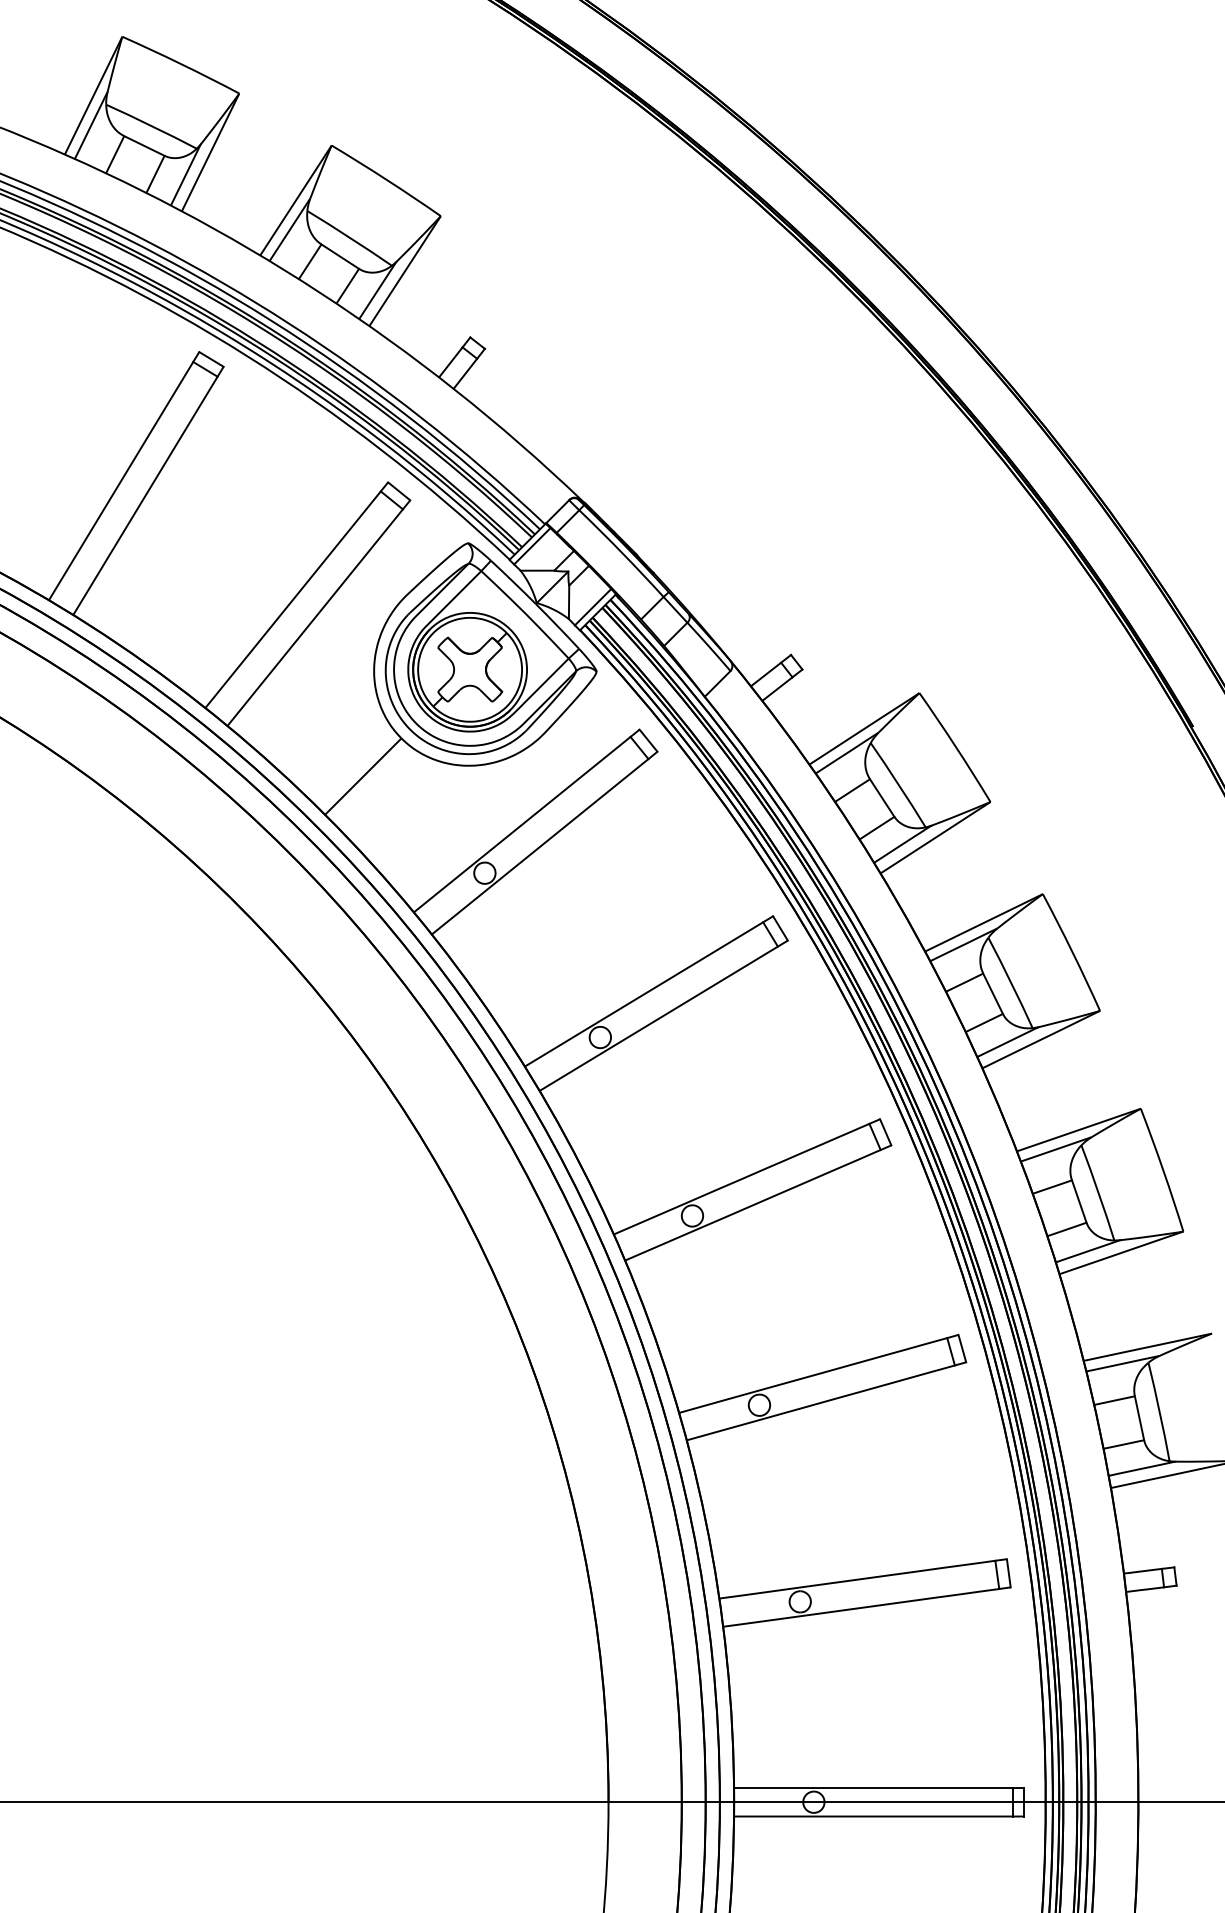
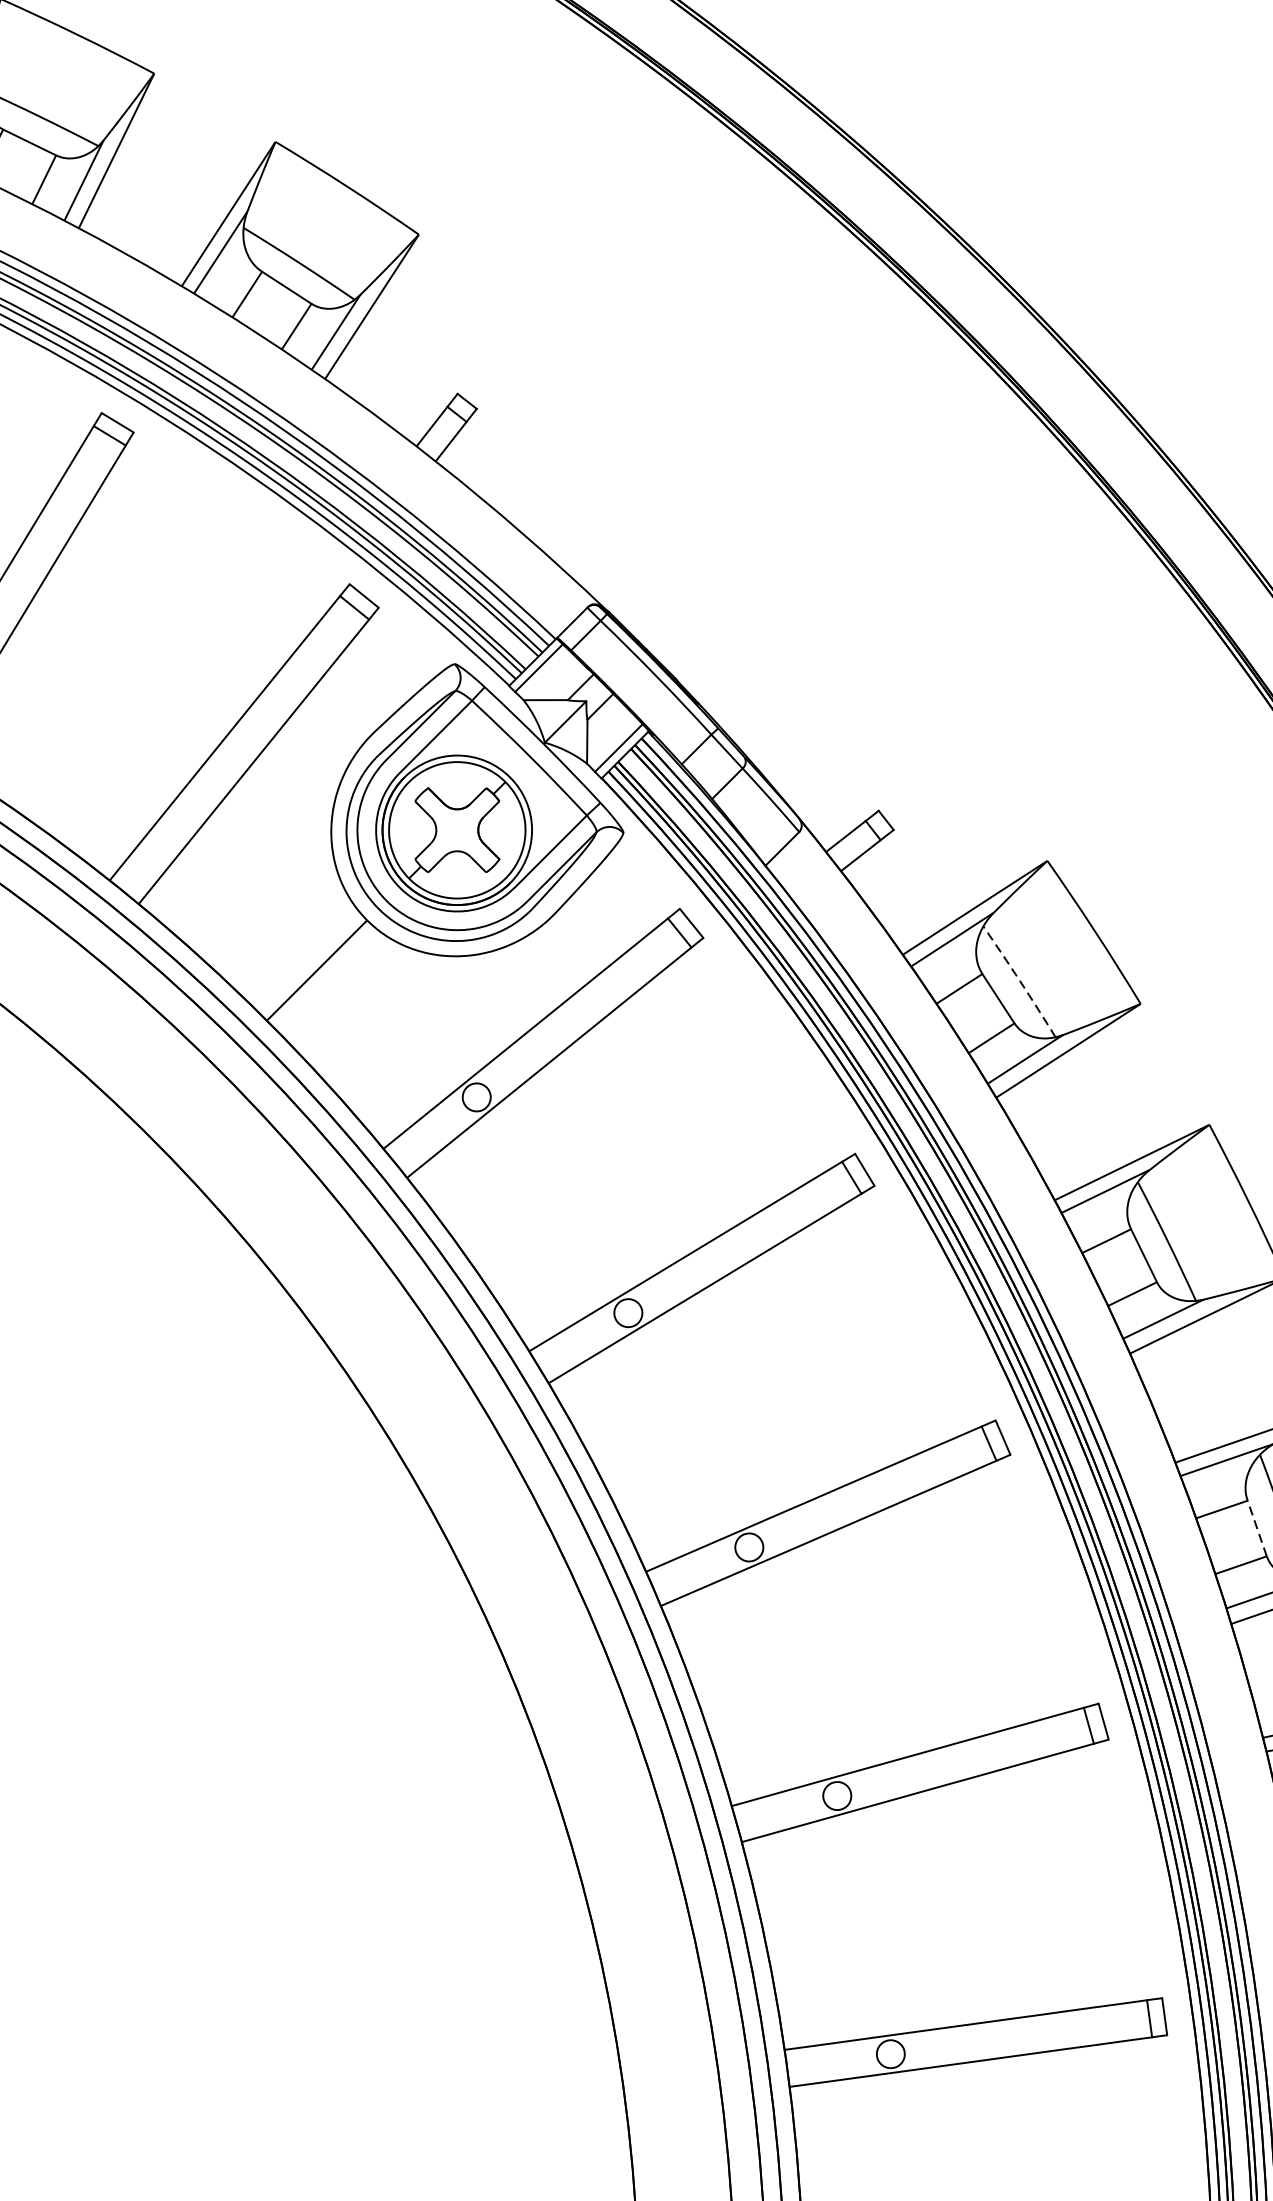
arc: (898, 784) -> (1019, 980), solid -> dashed
line: (1079, 1201) -> (1257, 1528), solid -> dashed

